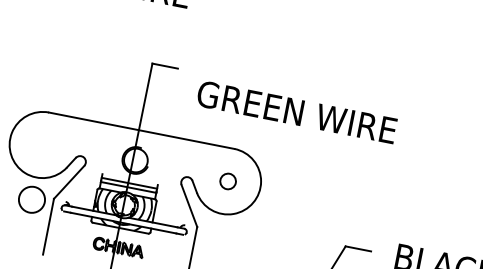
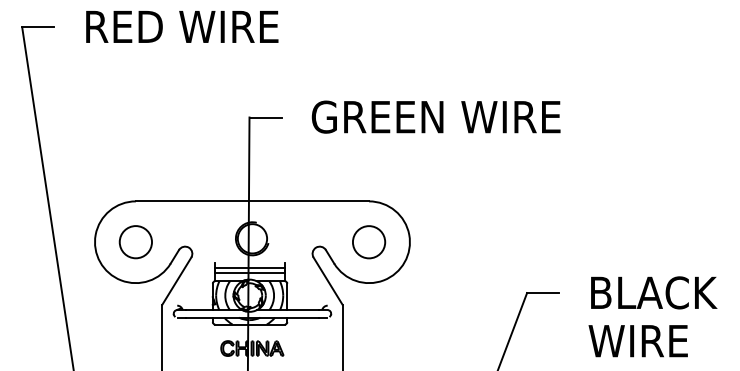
text: (296, 111) -> (435, 116), moved
circle: (228, 181) -> (369, 242), size x1.67
circle: (31, 199) -> (135, 242), moved

